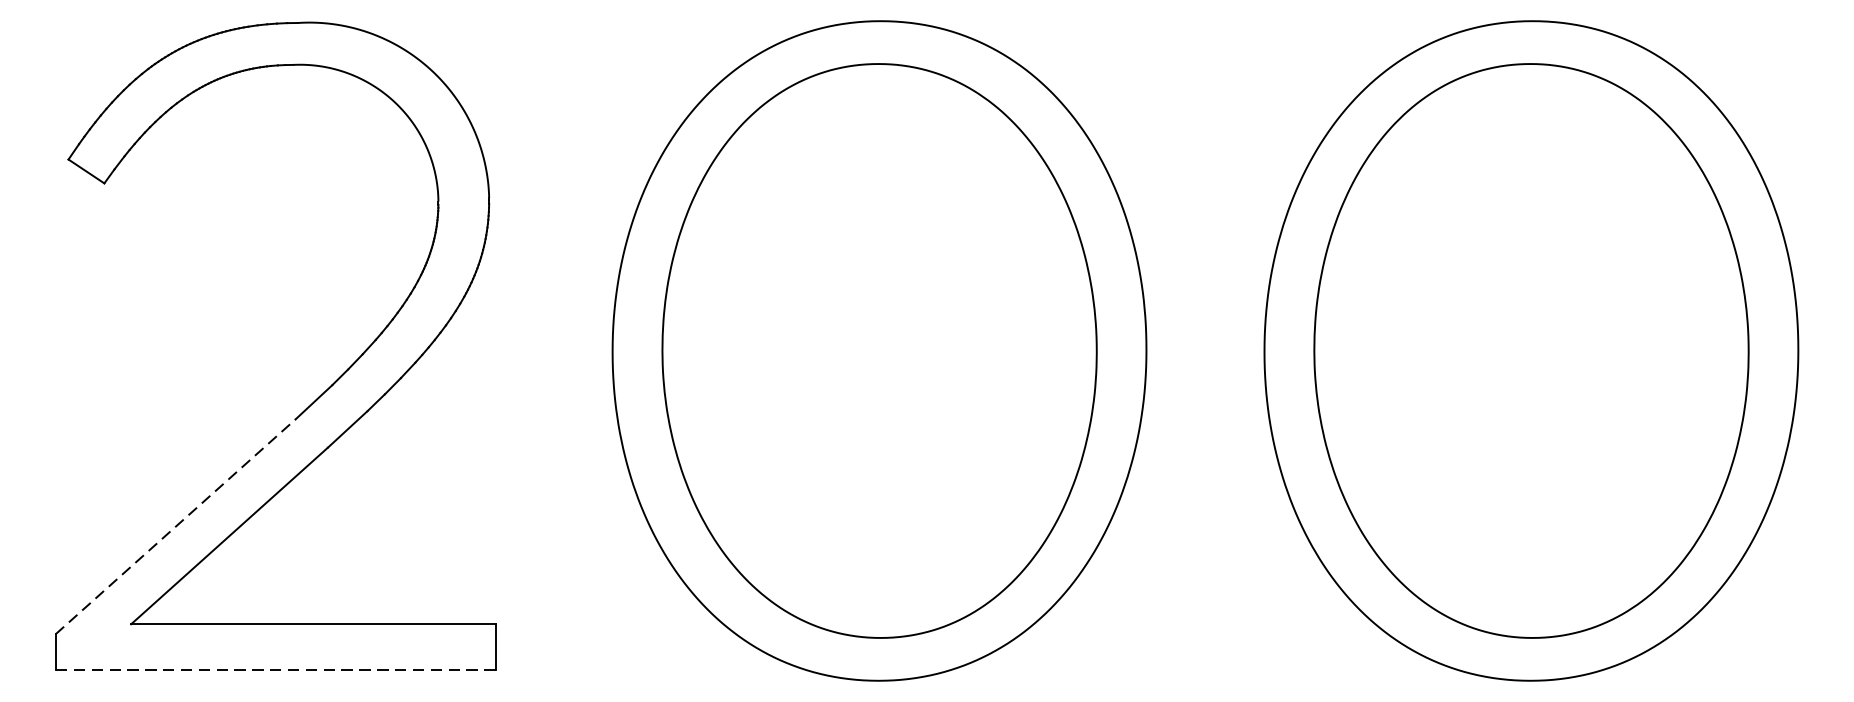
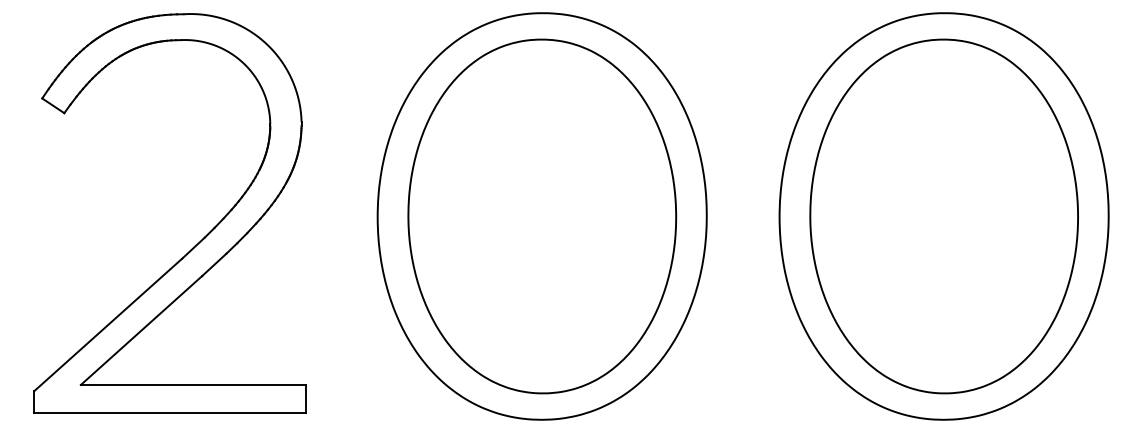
line: (176, 526) -> (108, 324), dashed -> solid
line: (274, 670) -> (169, 413), dashed -> solid

